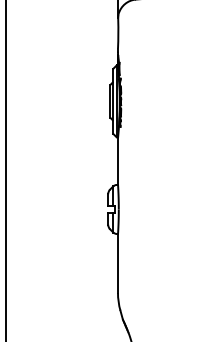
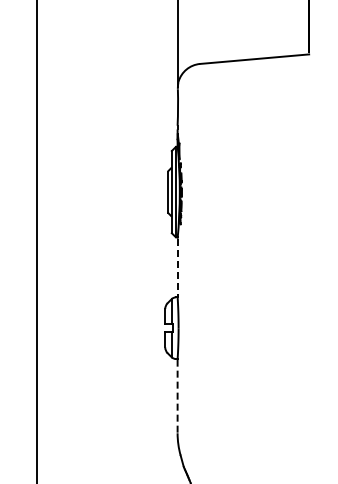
line: (117, 161) -> (177, 267), solid -> dashed
line: (117, 263) -> (177, 396), solid -> dashed

